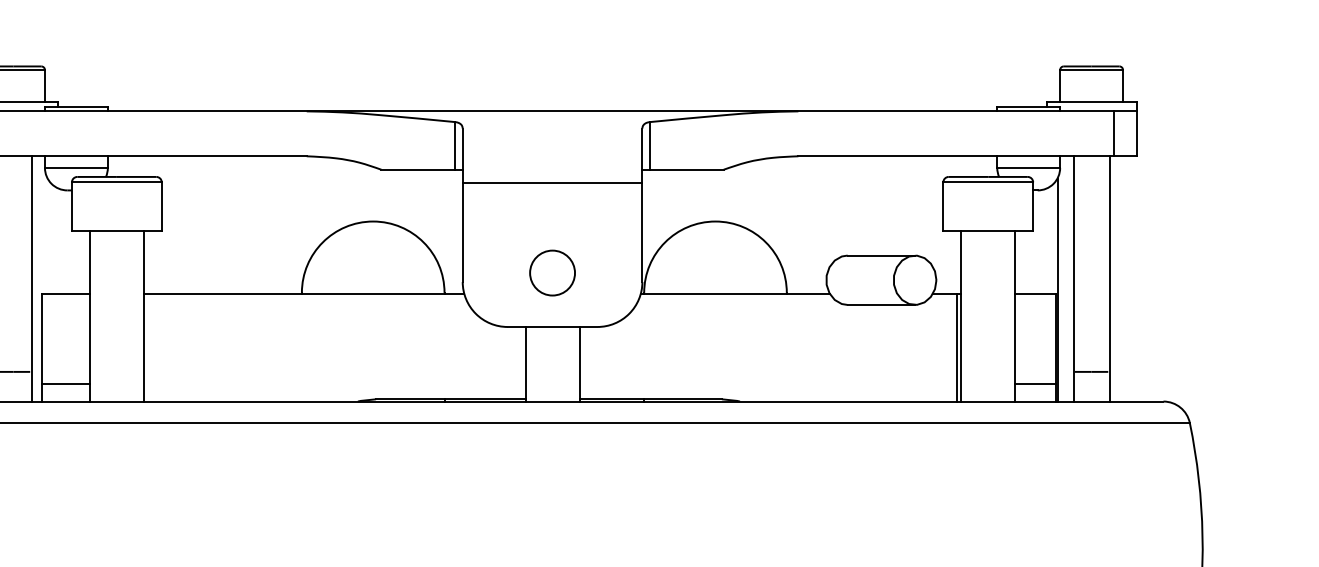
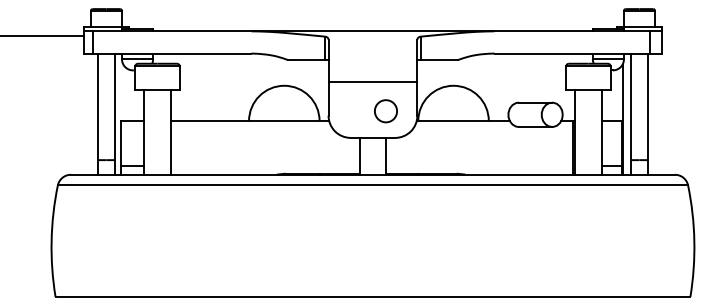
line: (551, 182) -> (372, 81), moved
circle: (551, 273) -> (385, 111), moved

